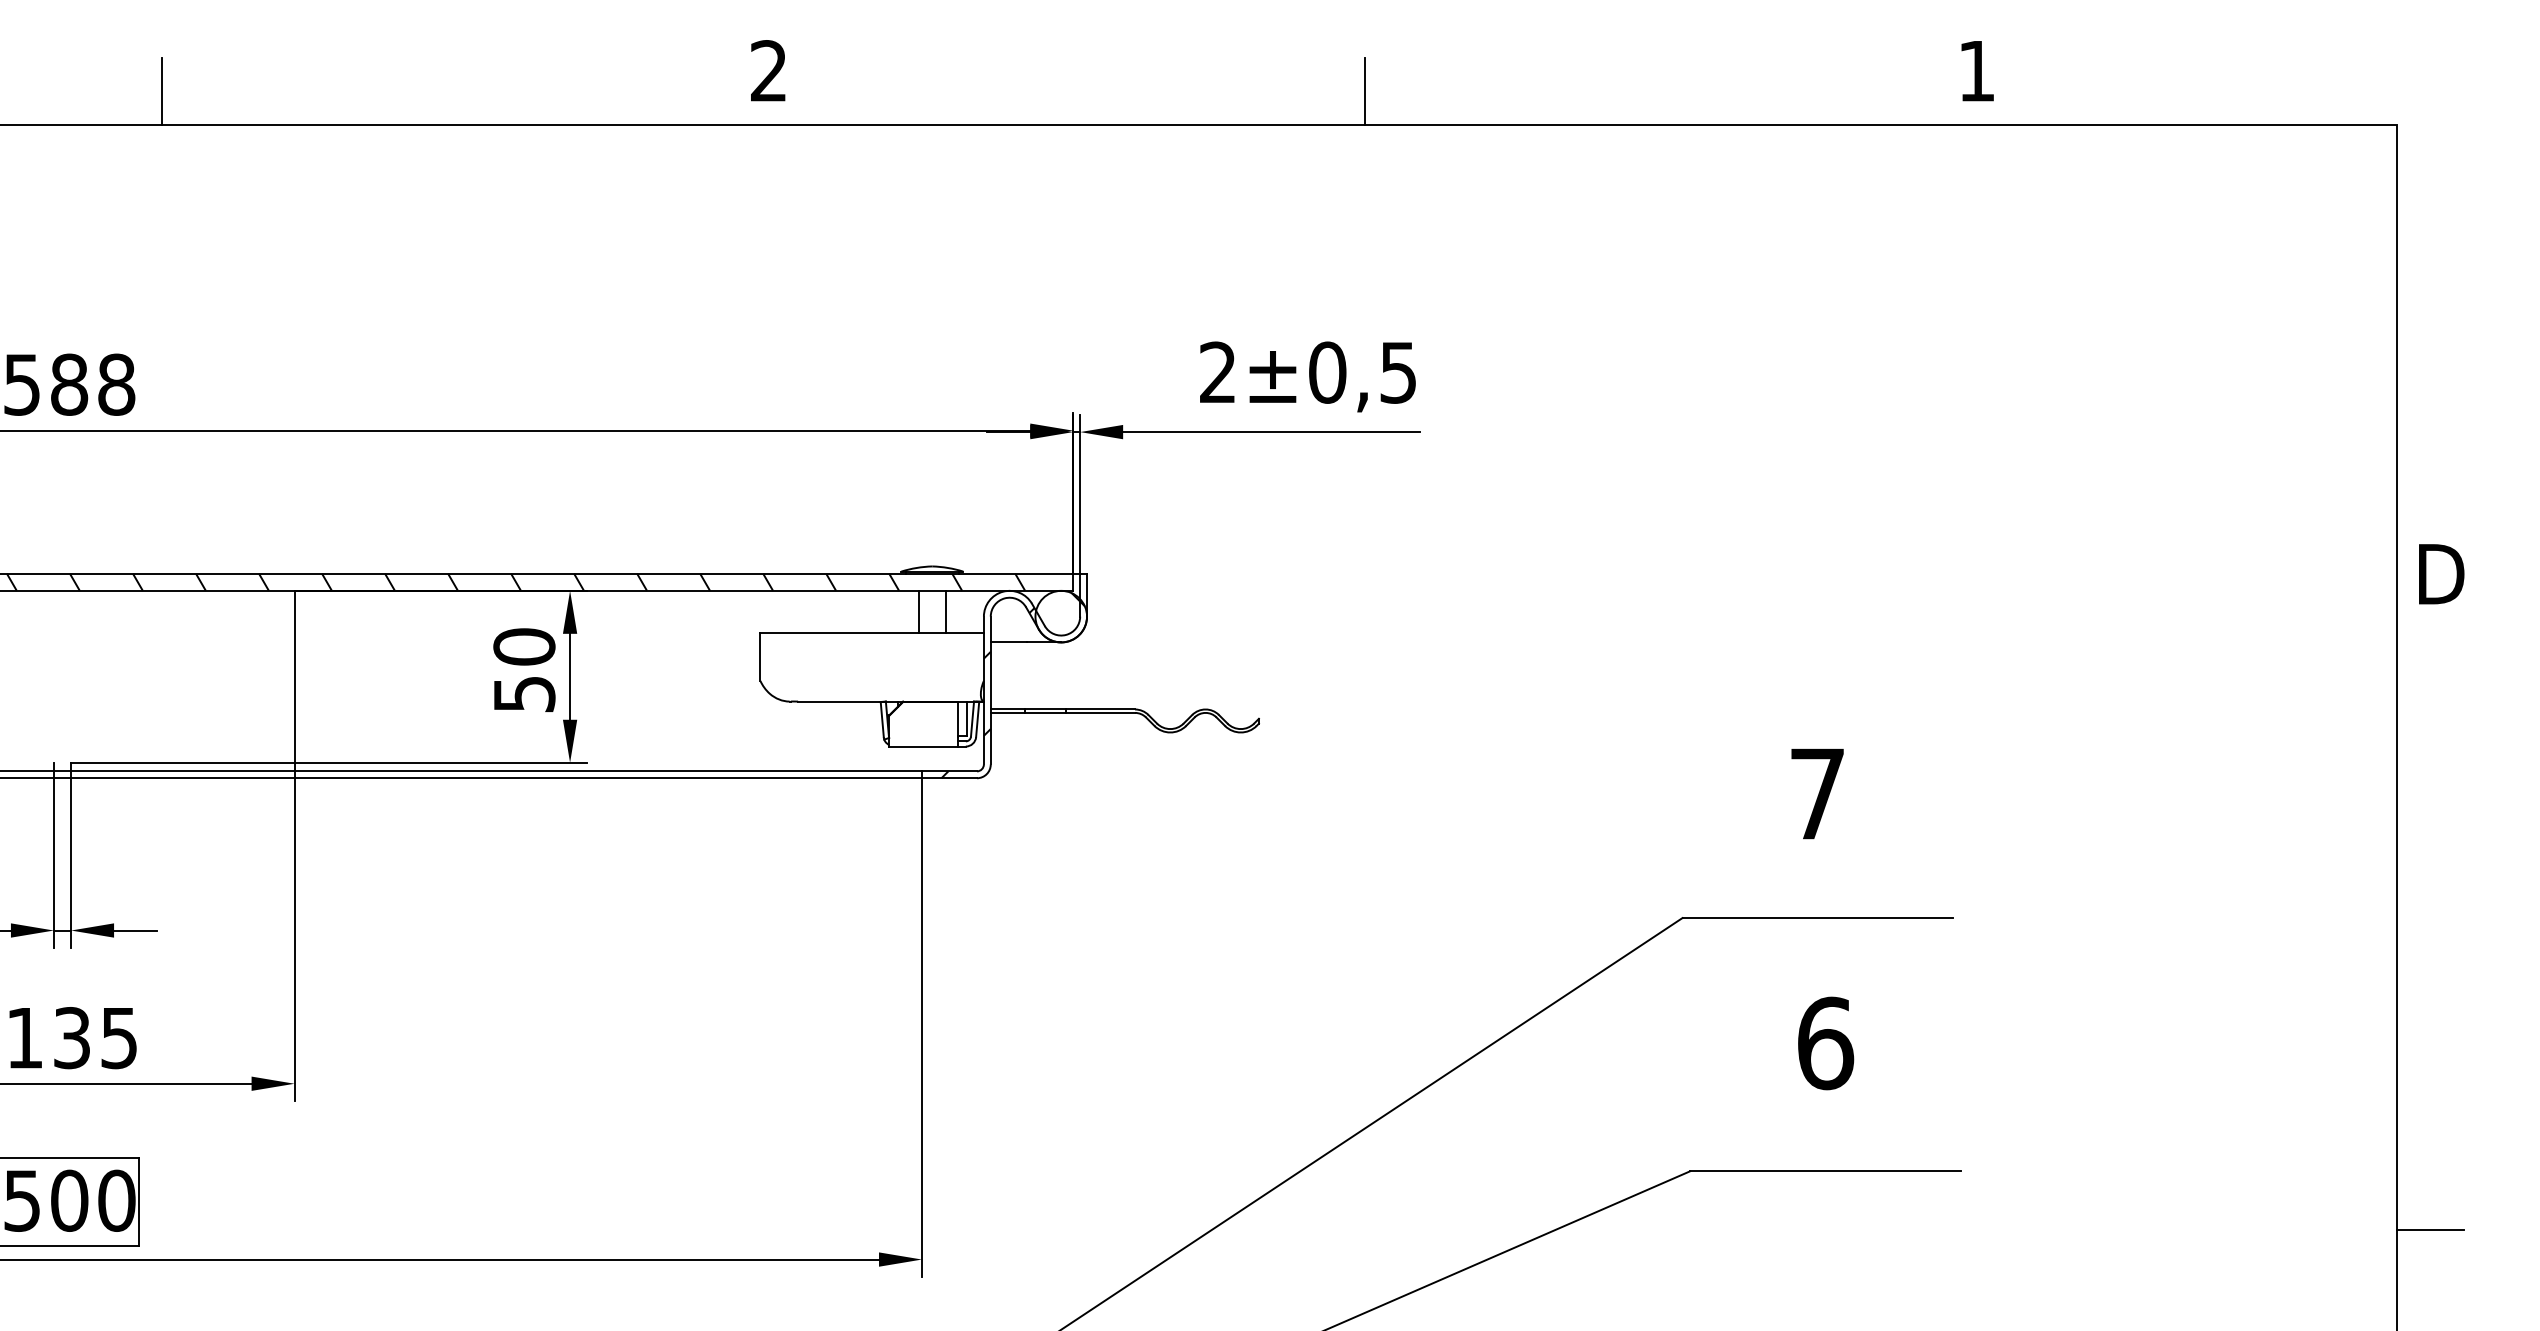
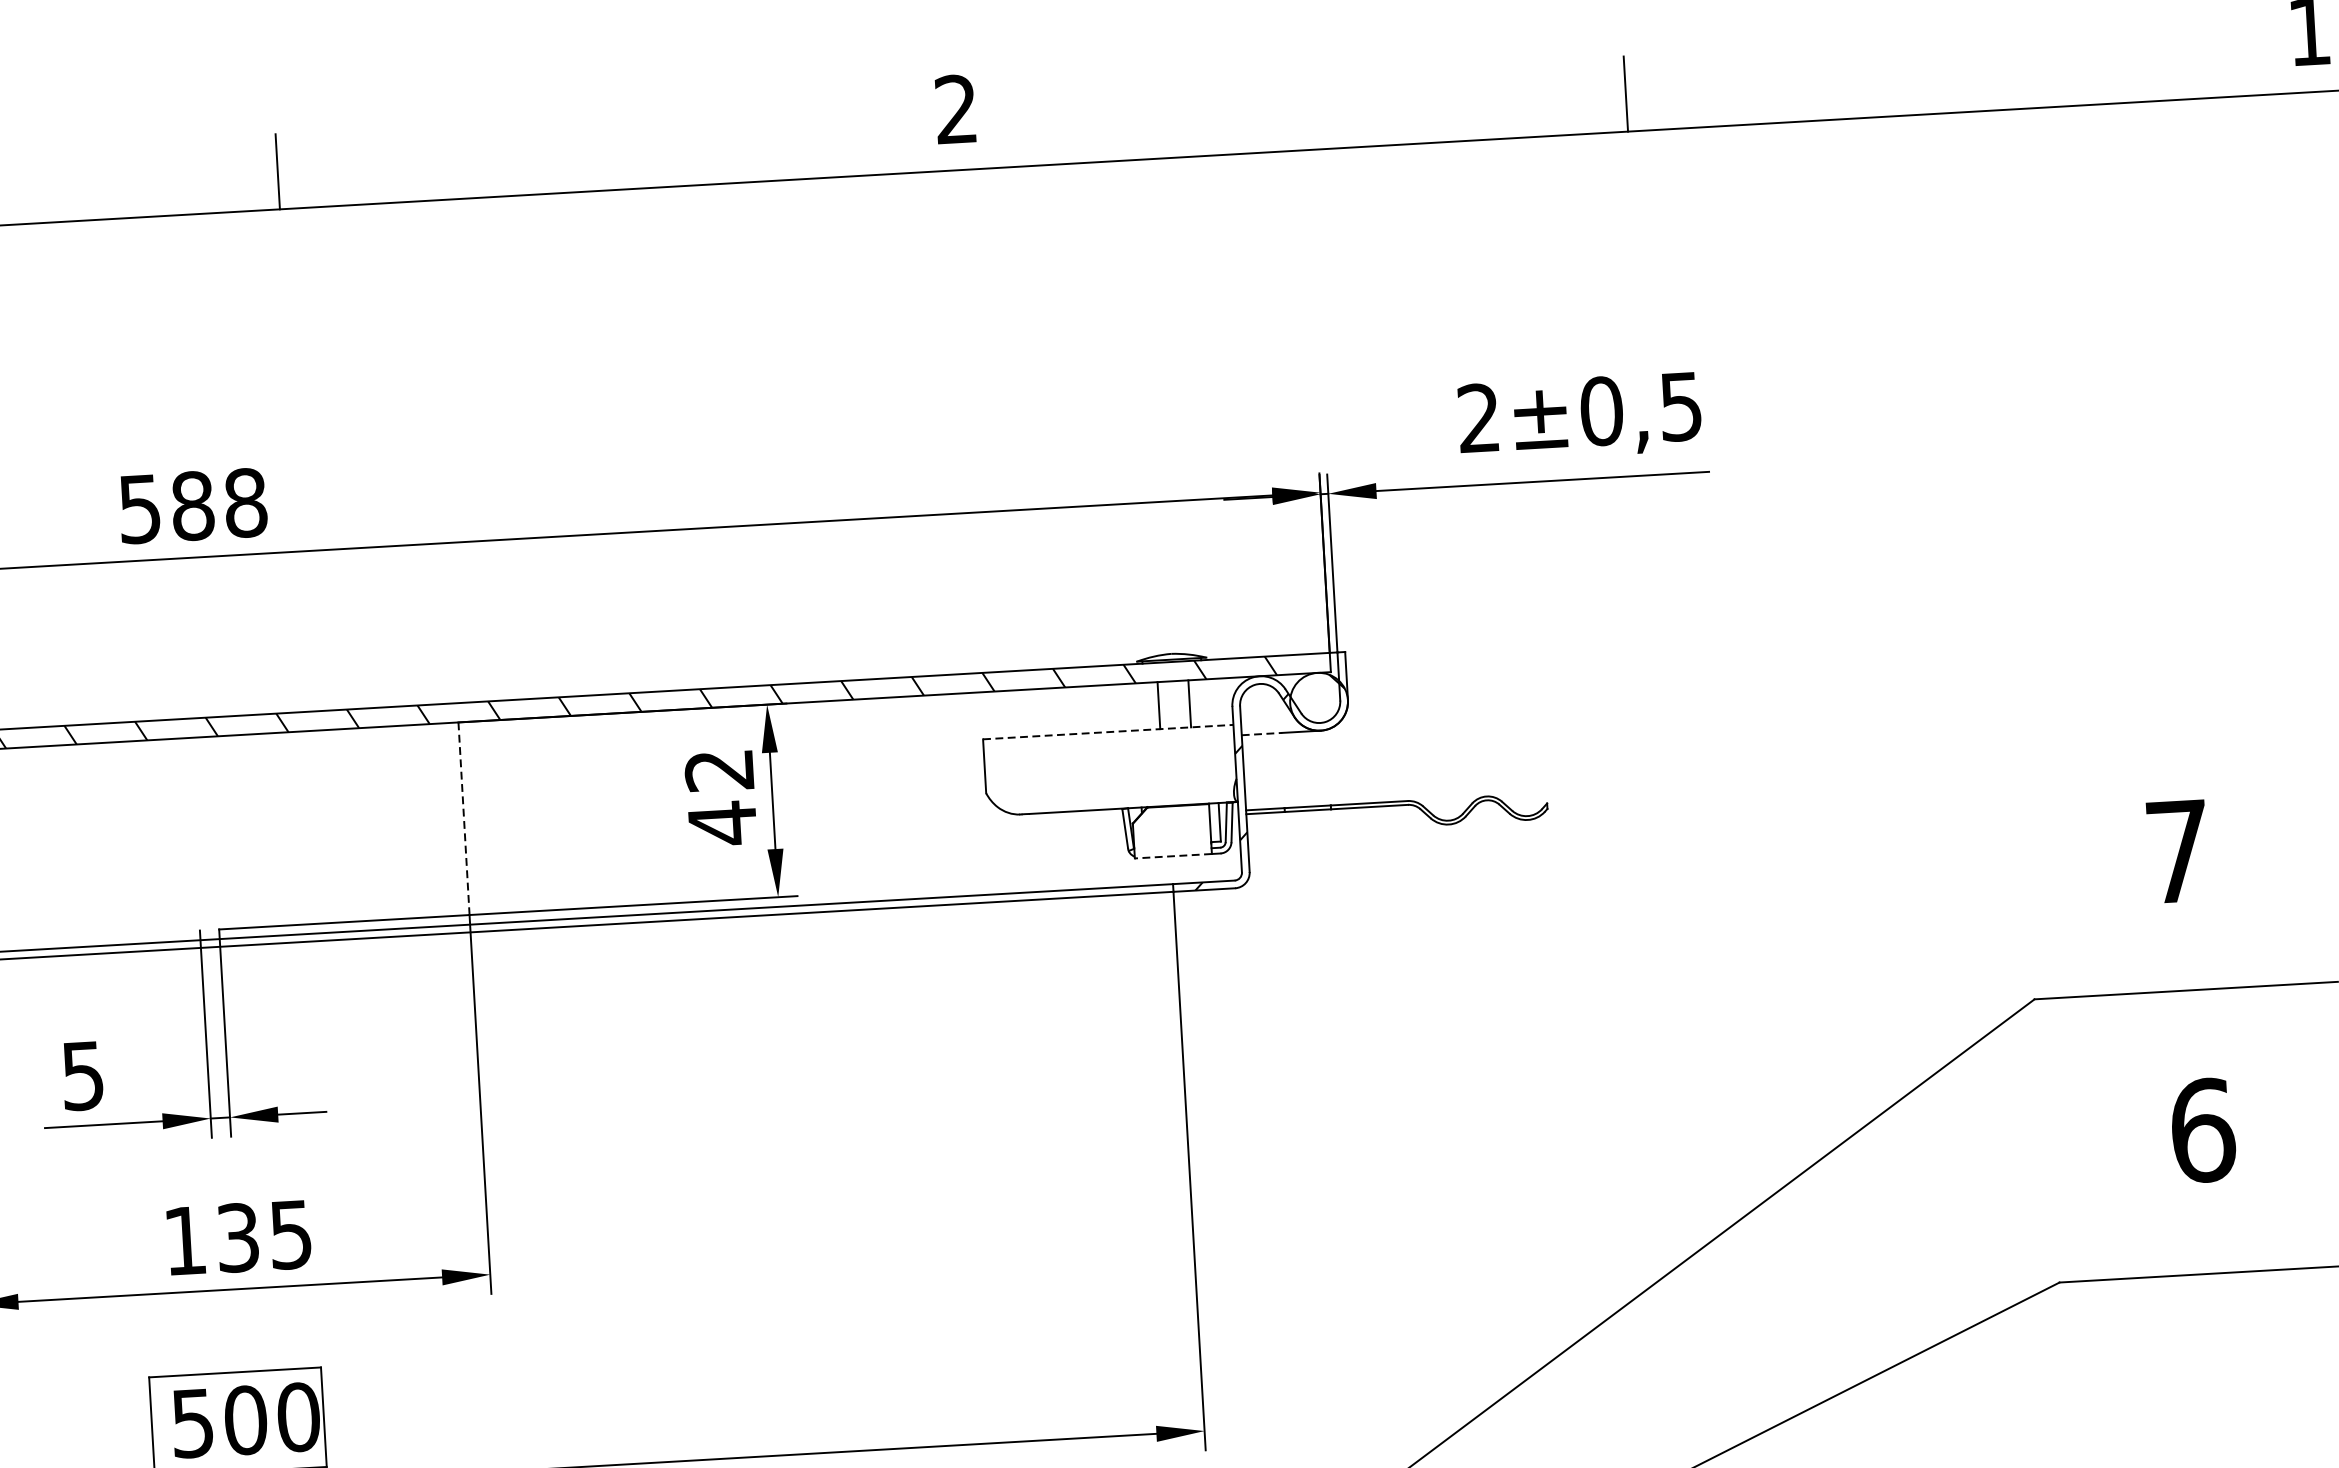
line: (872, 632) -> (1108, 731), solid -> dashed
line: (1009, 642) -> (1262, 734), solid -> dashed
text: (524, 671) -> (721, 797), 50 -> 42
line: (294, 676) -> (463, 818), solid -> dashed
line: (923, 746) -> (1173, 856), solid -> dashed

